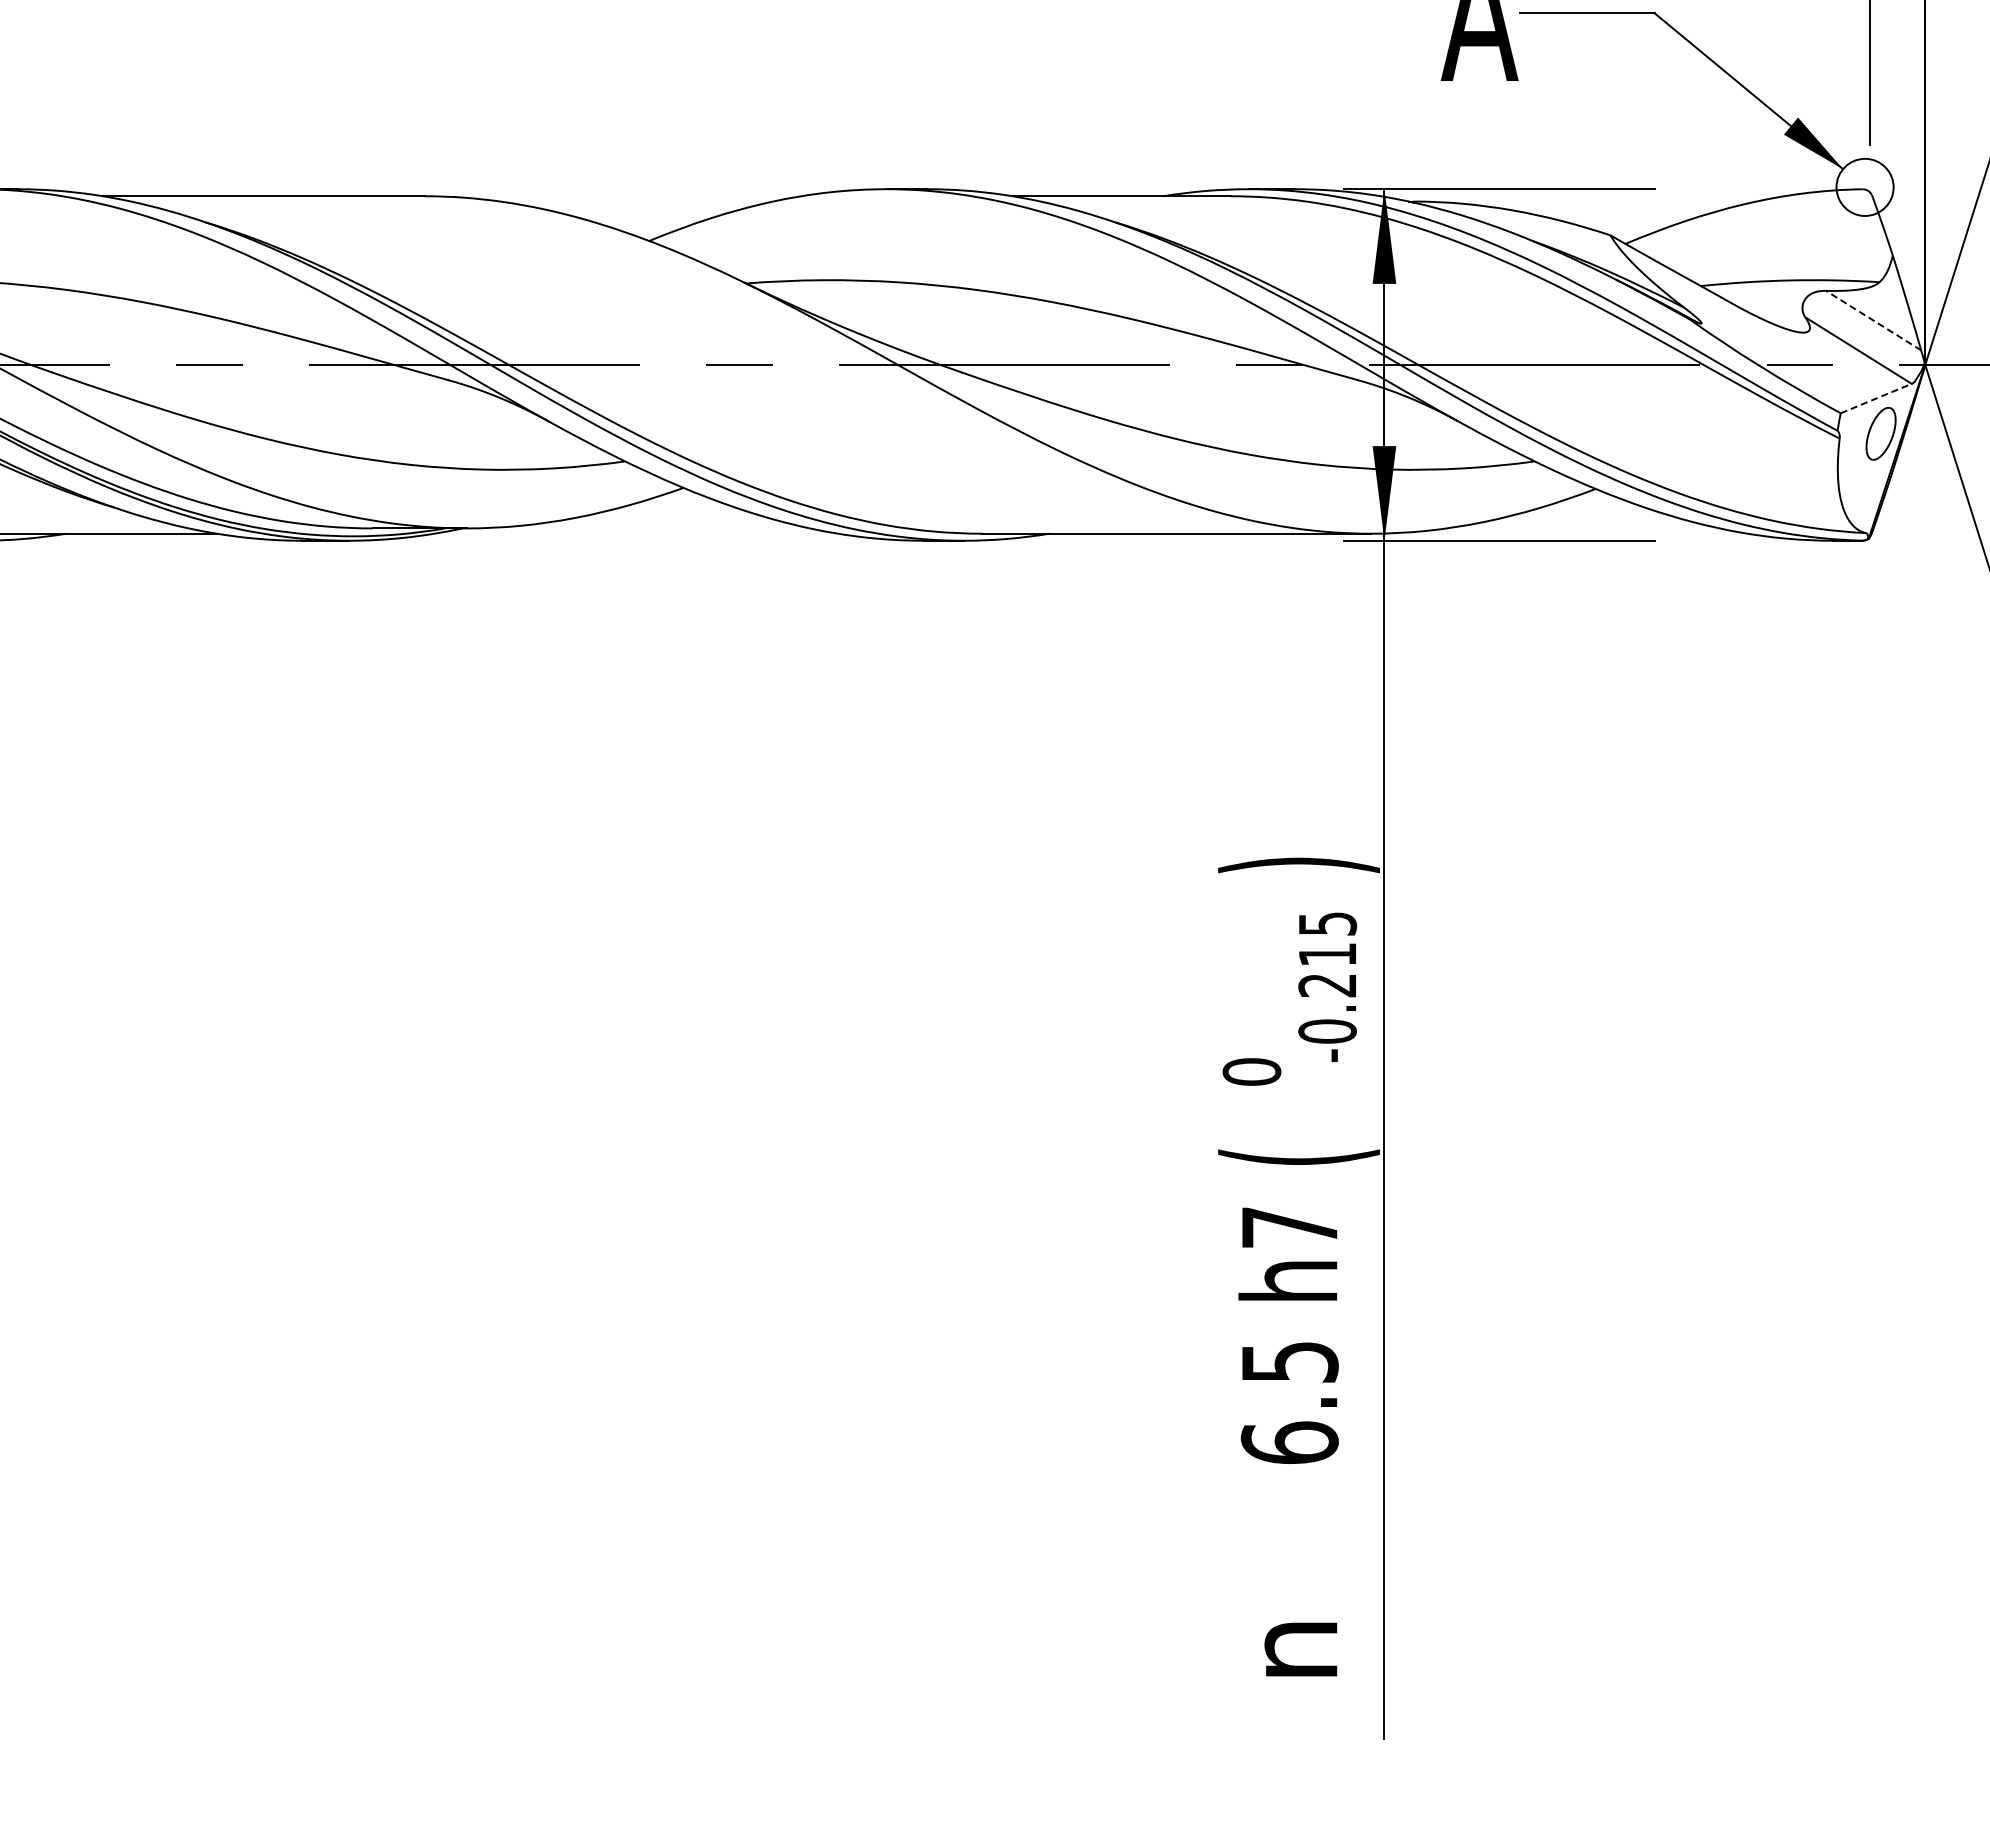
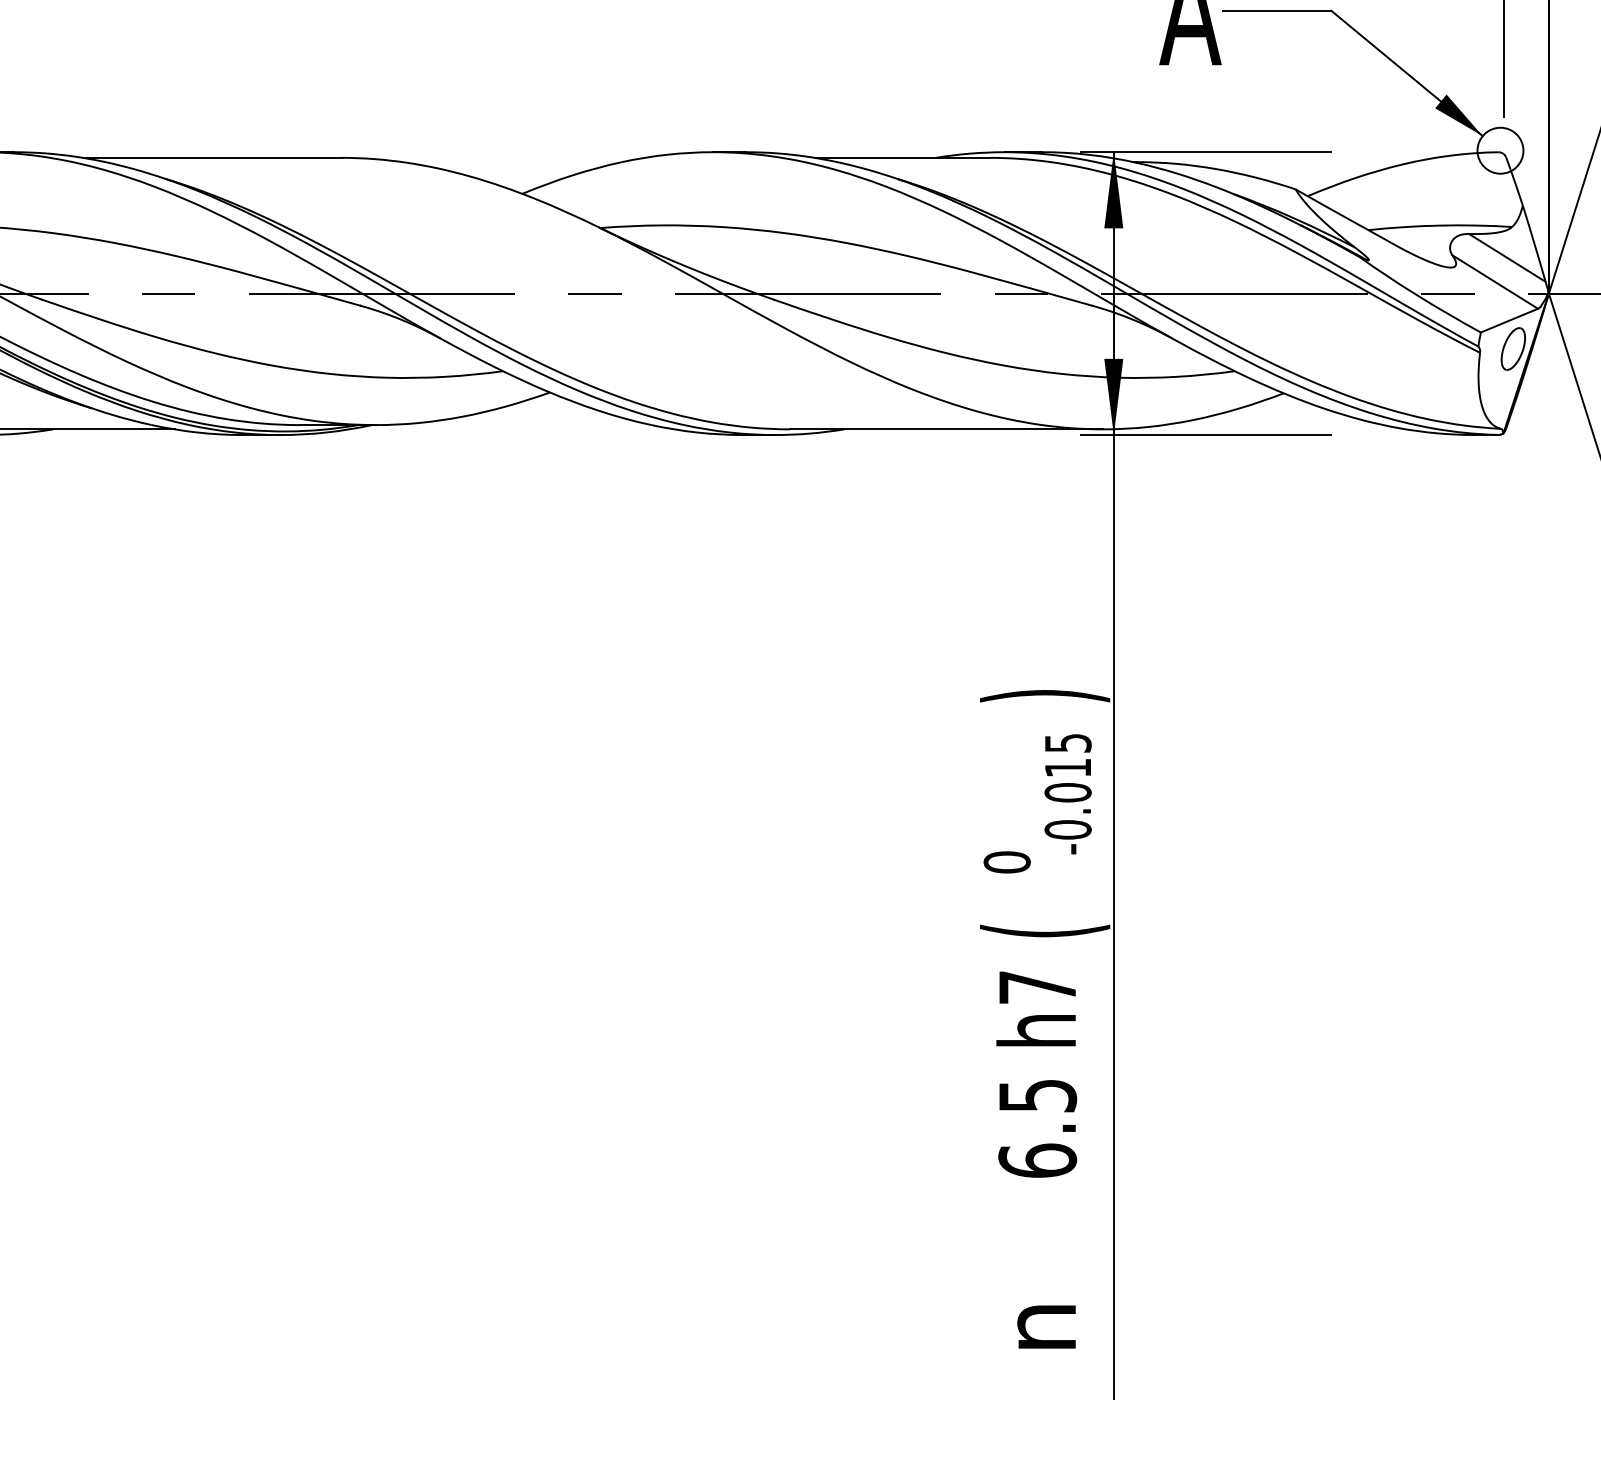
line: (1873, 320) -> (1507, 257), dashed -> solid
line: (1876, 398) -> (1509, 320), dashed -> solid
text: (1327, 985) -> (1067, 792), -0.215 -> -0.015

